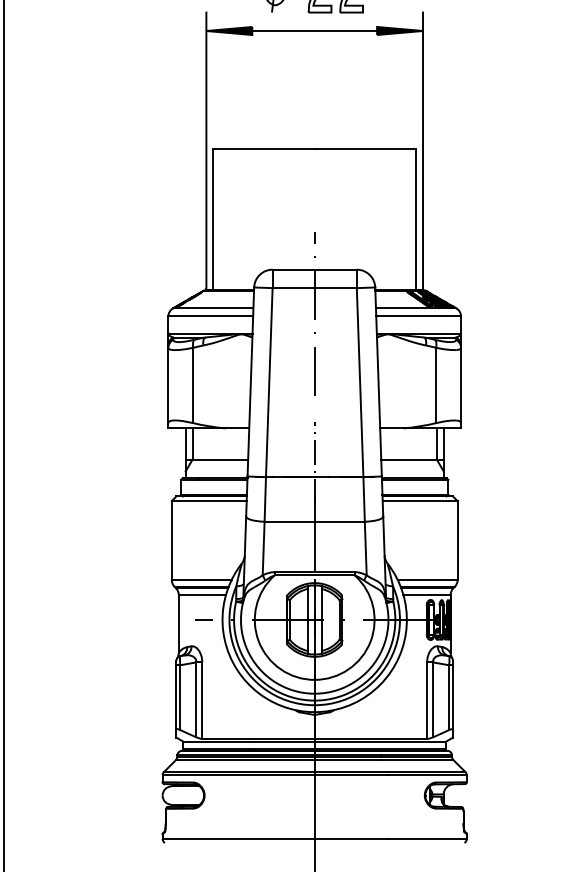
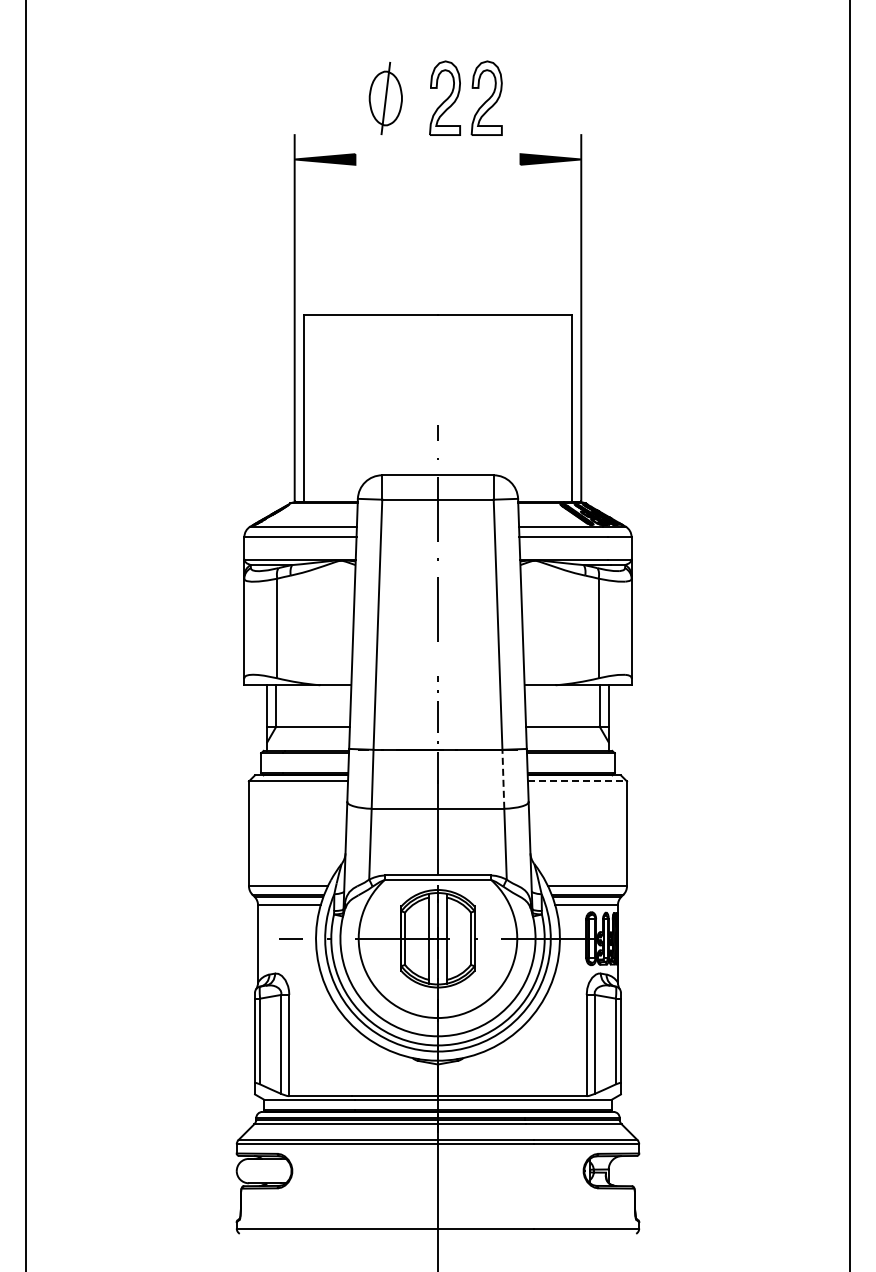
line: (314, 31) -> (437, 159), removed
line: (364, 499) -> (503, 779), solid -> dashed
line: (420, 501) -> (577, 781), solid -> dashed

